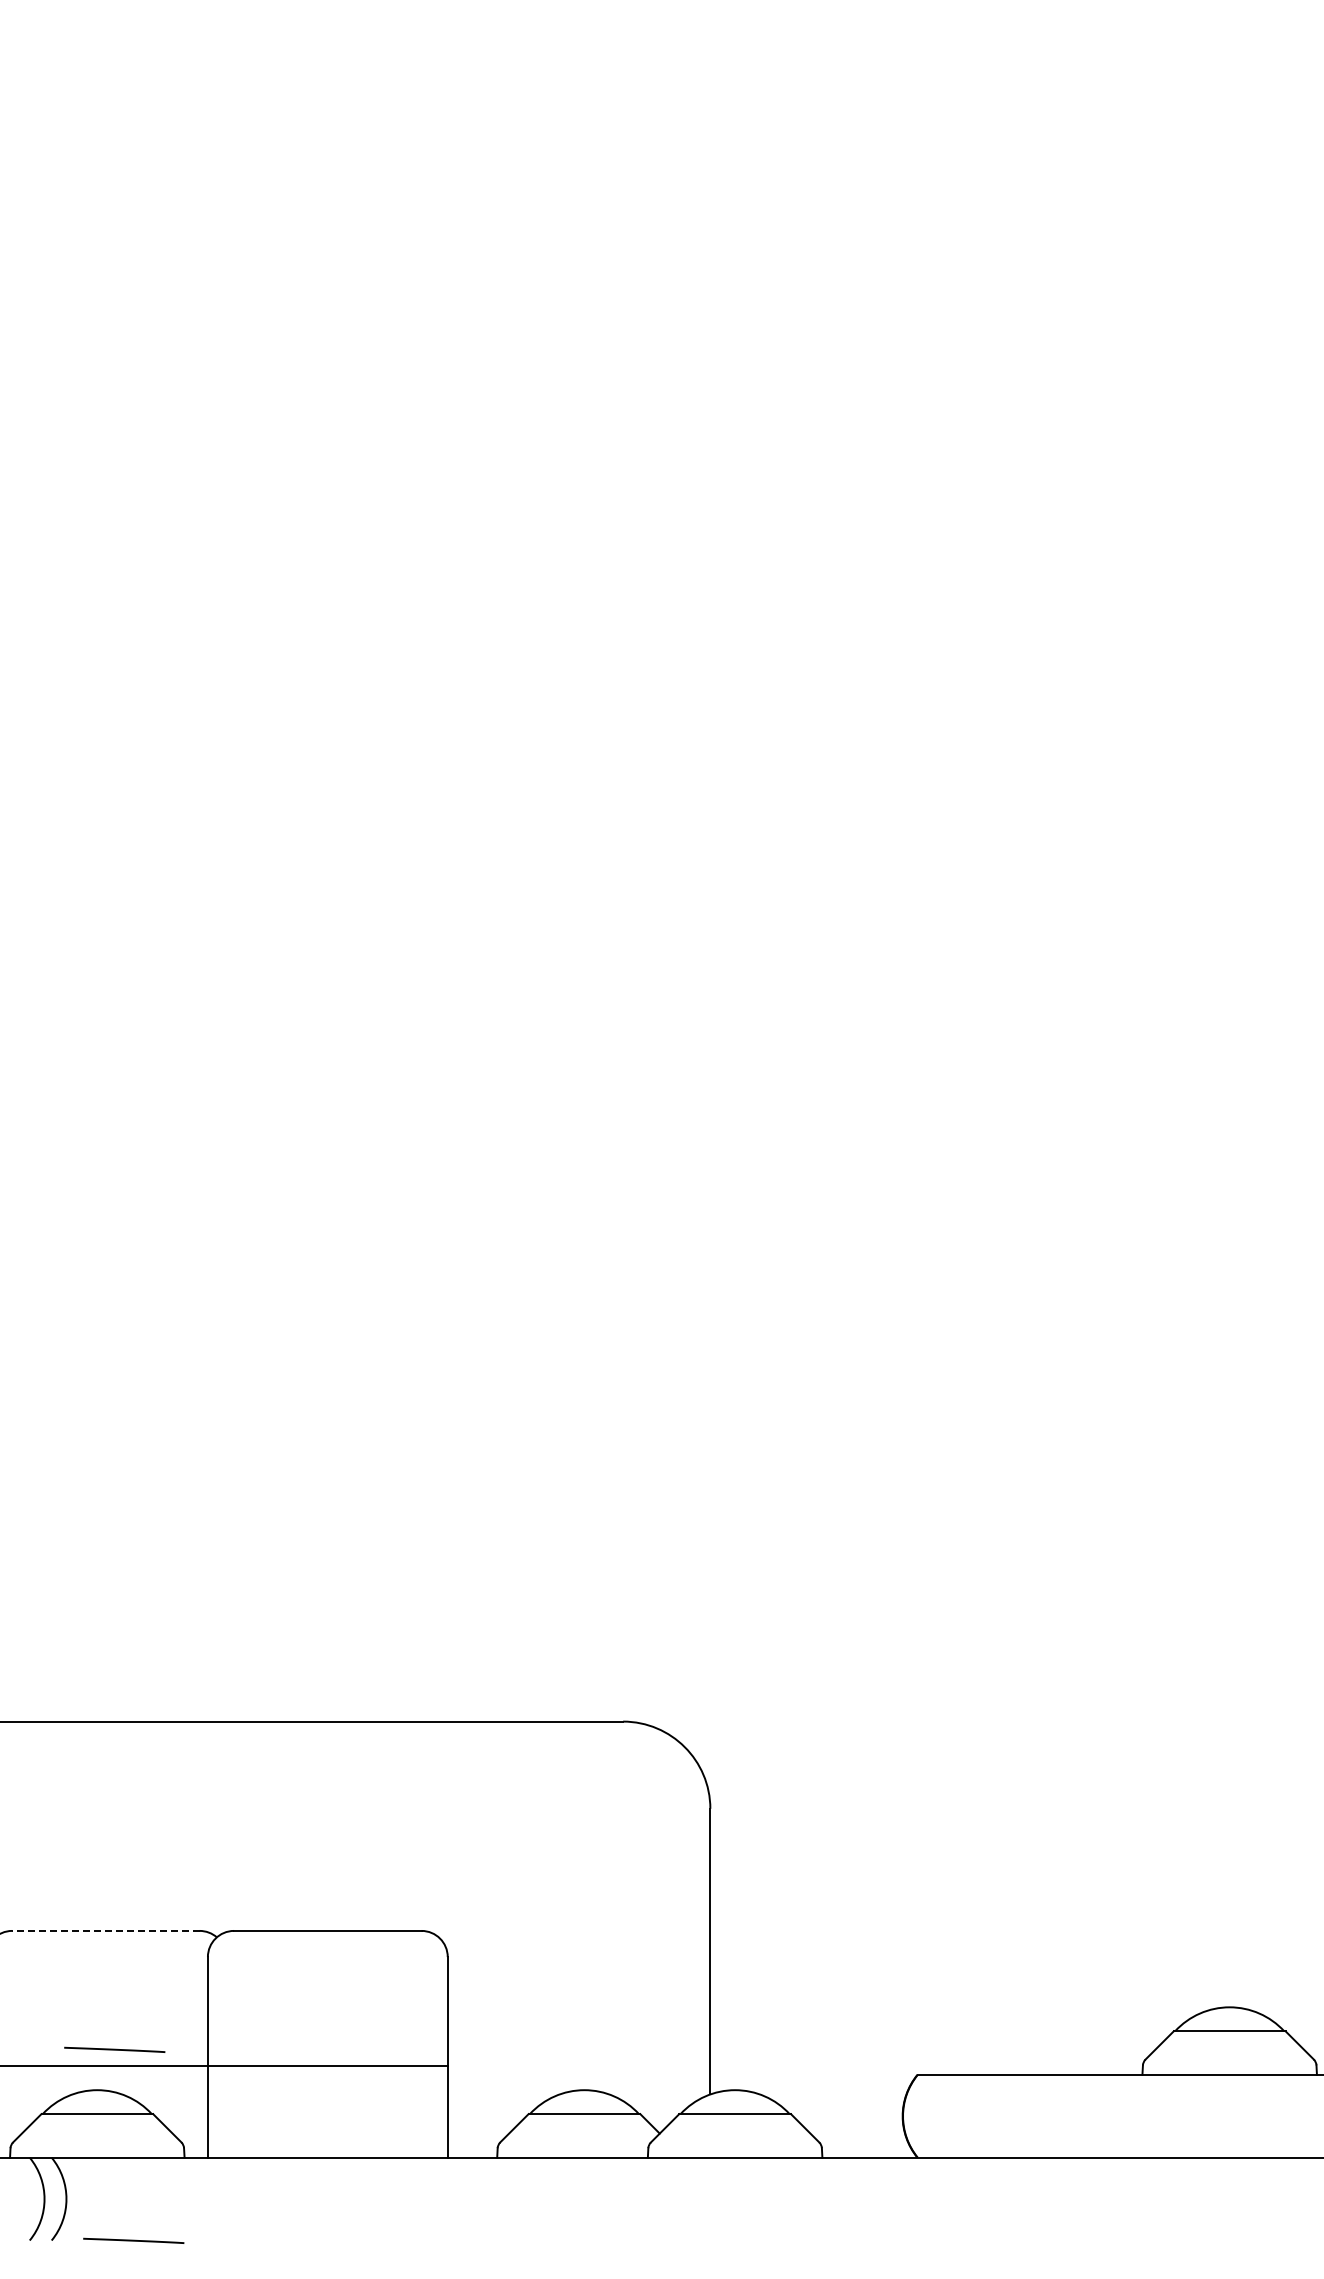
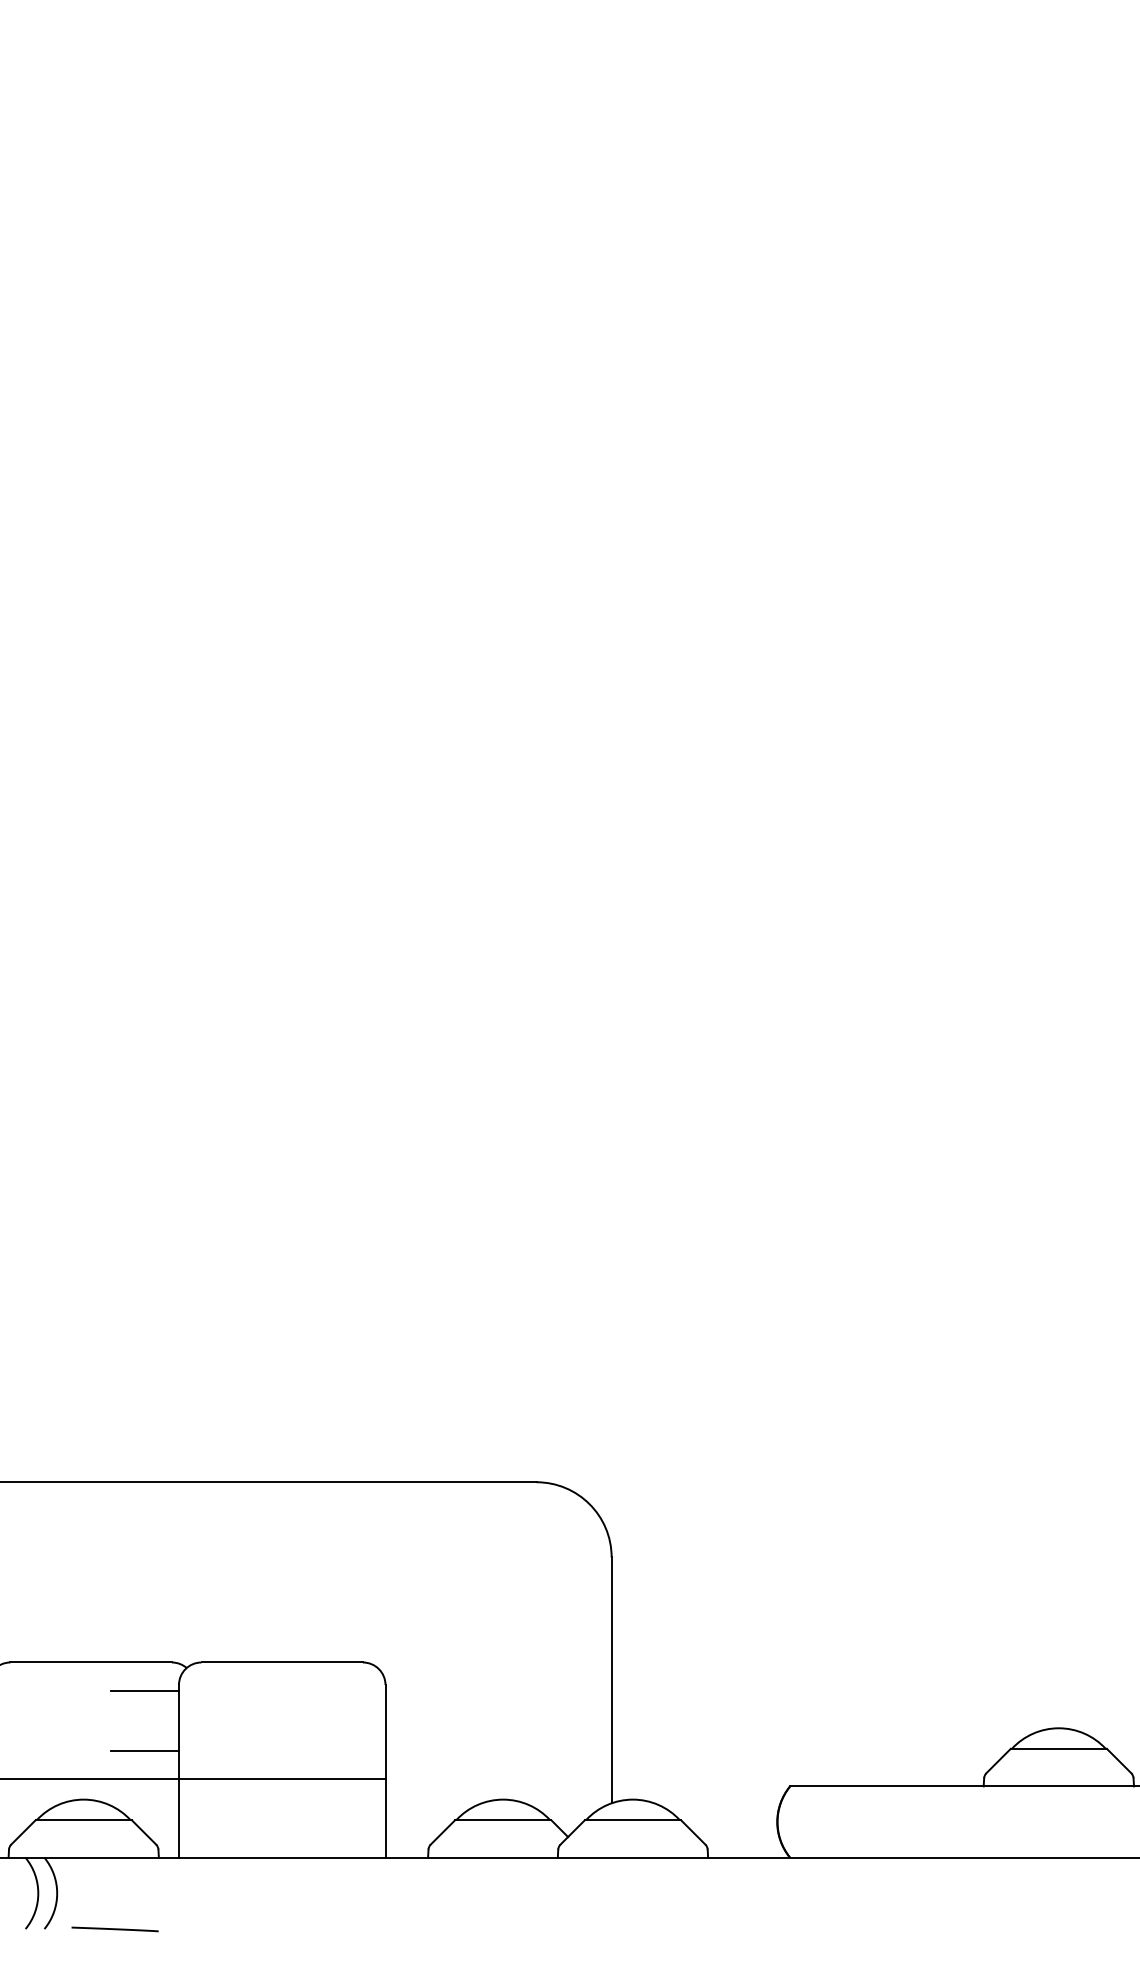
line: (105, 1930) -> (90, 1662), dashed -> solid
line: (167, 1963) -> (144, 1690), added
line: (167, 2033) -> (144, 1750), added
line: (114, 2049) -> (98, 1764), removed

